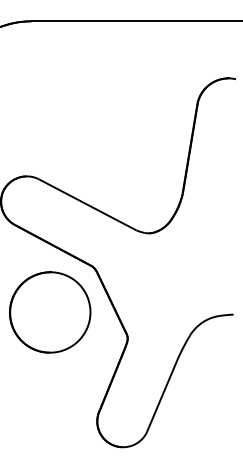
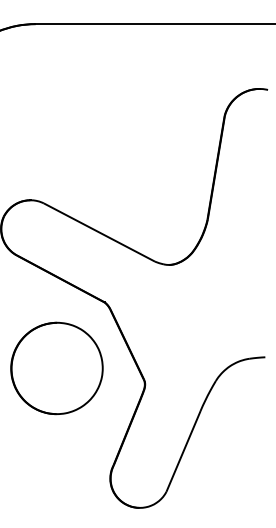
part: (50, 312) -> (57, 368), moved

